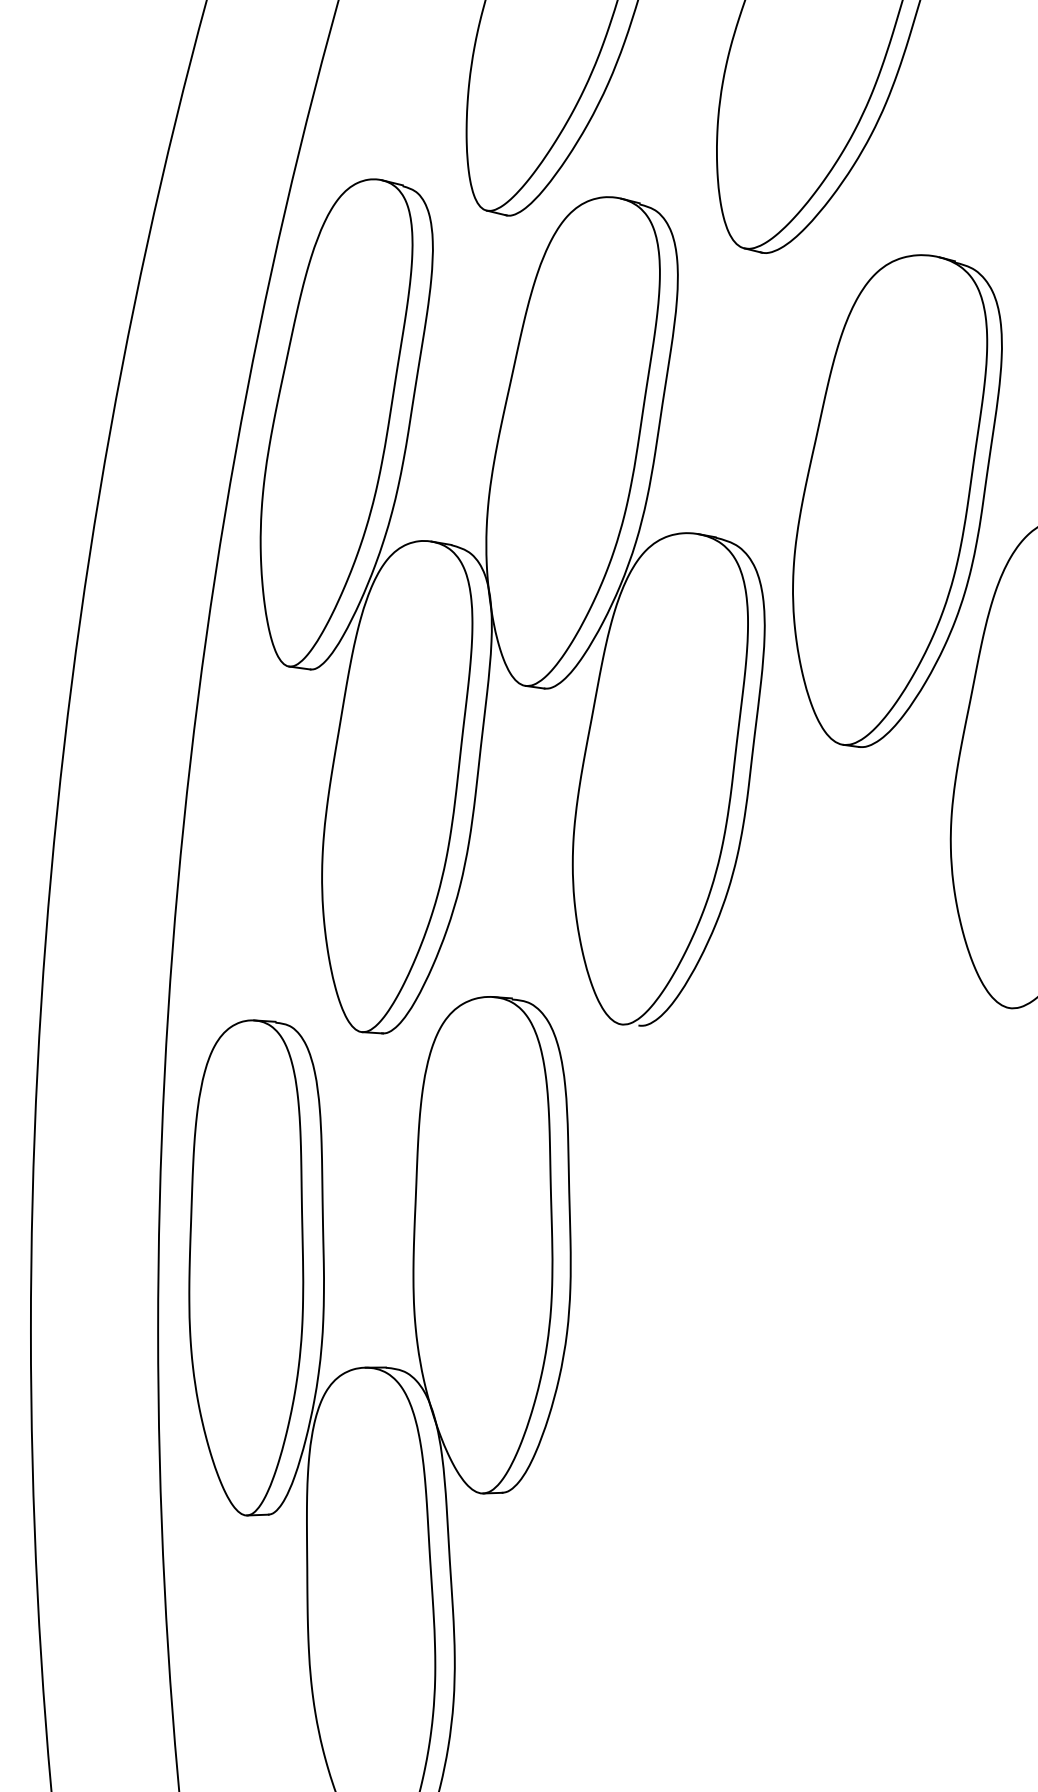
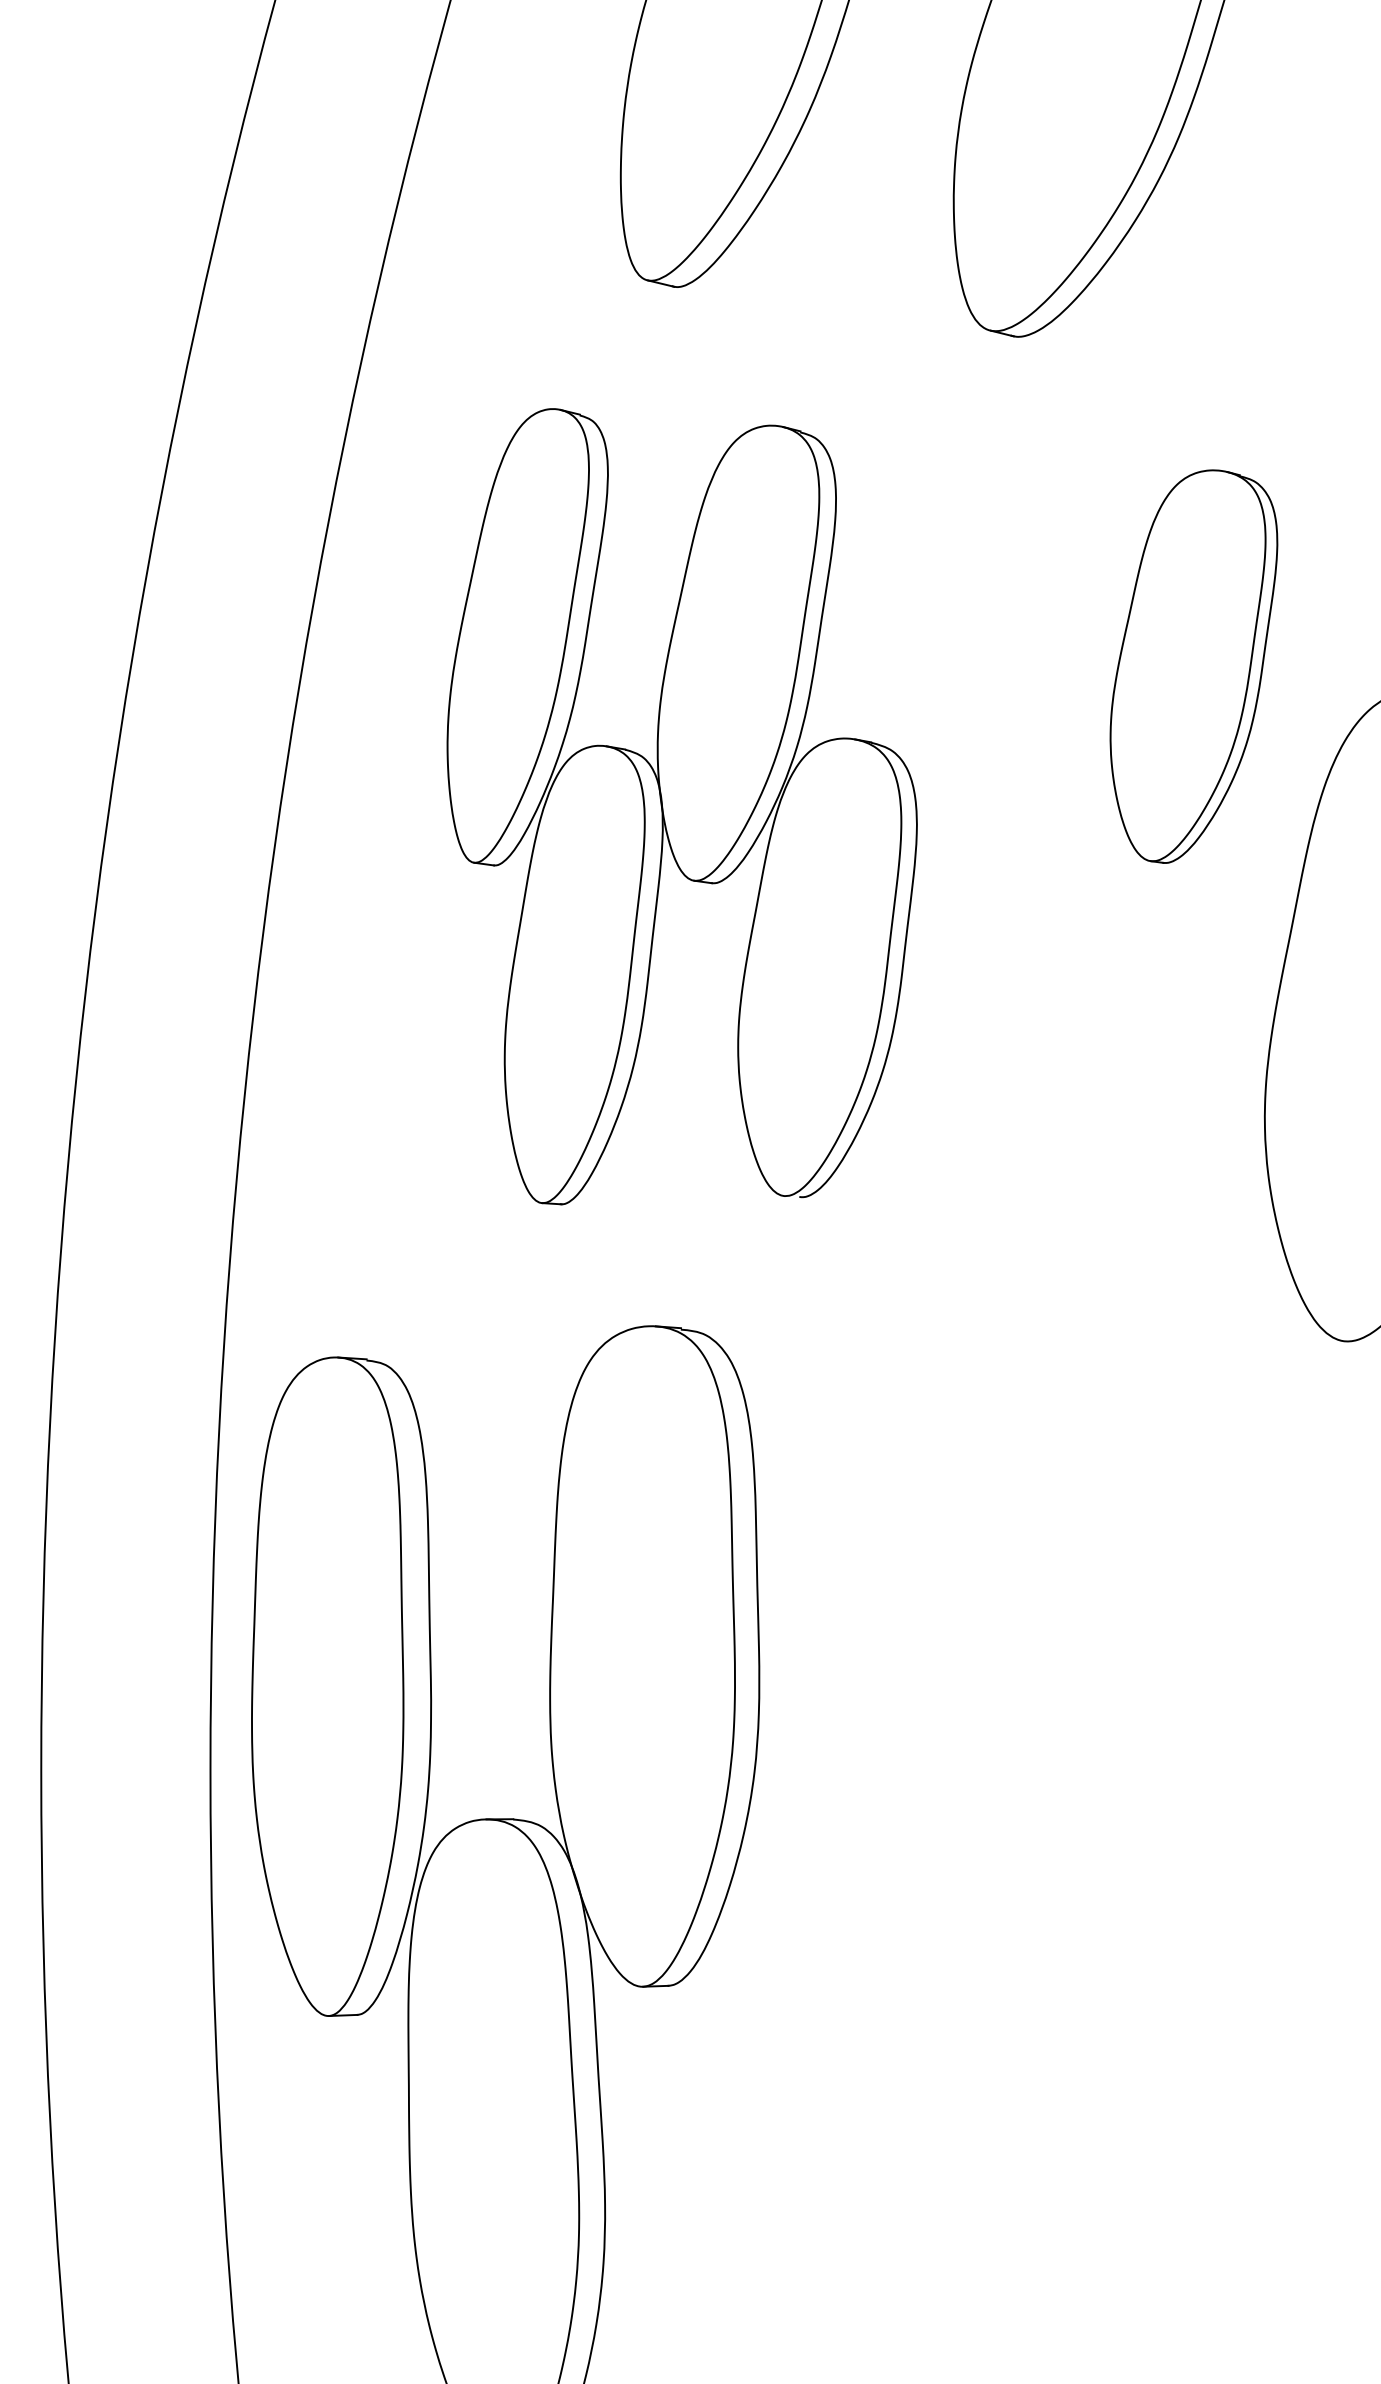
part: (897, 500) -> (1193, 666), size x0.6
part: (512, 606) -> (682, 806), size x0.7

